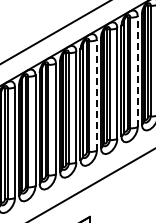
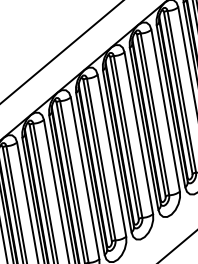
line: (137, 71) -> (165, 110), dashed -> solid
line: (96, 94) -> (111, 154), dashed -> solid

